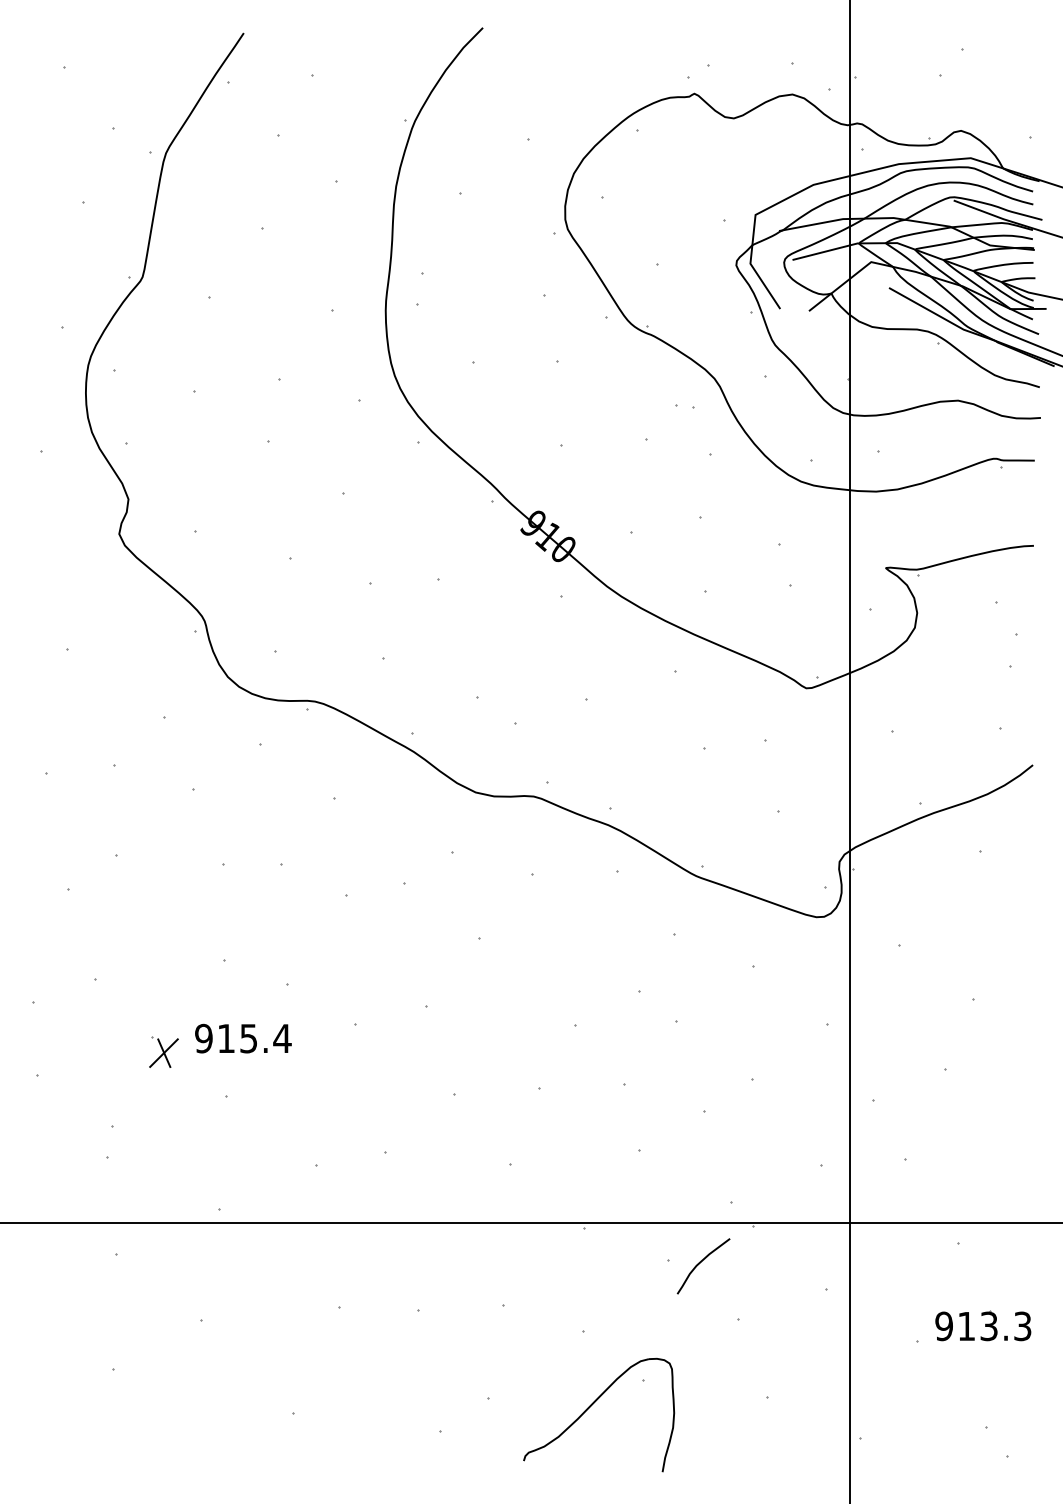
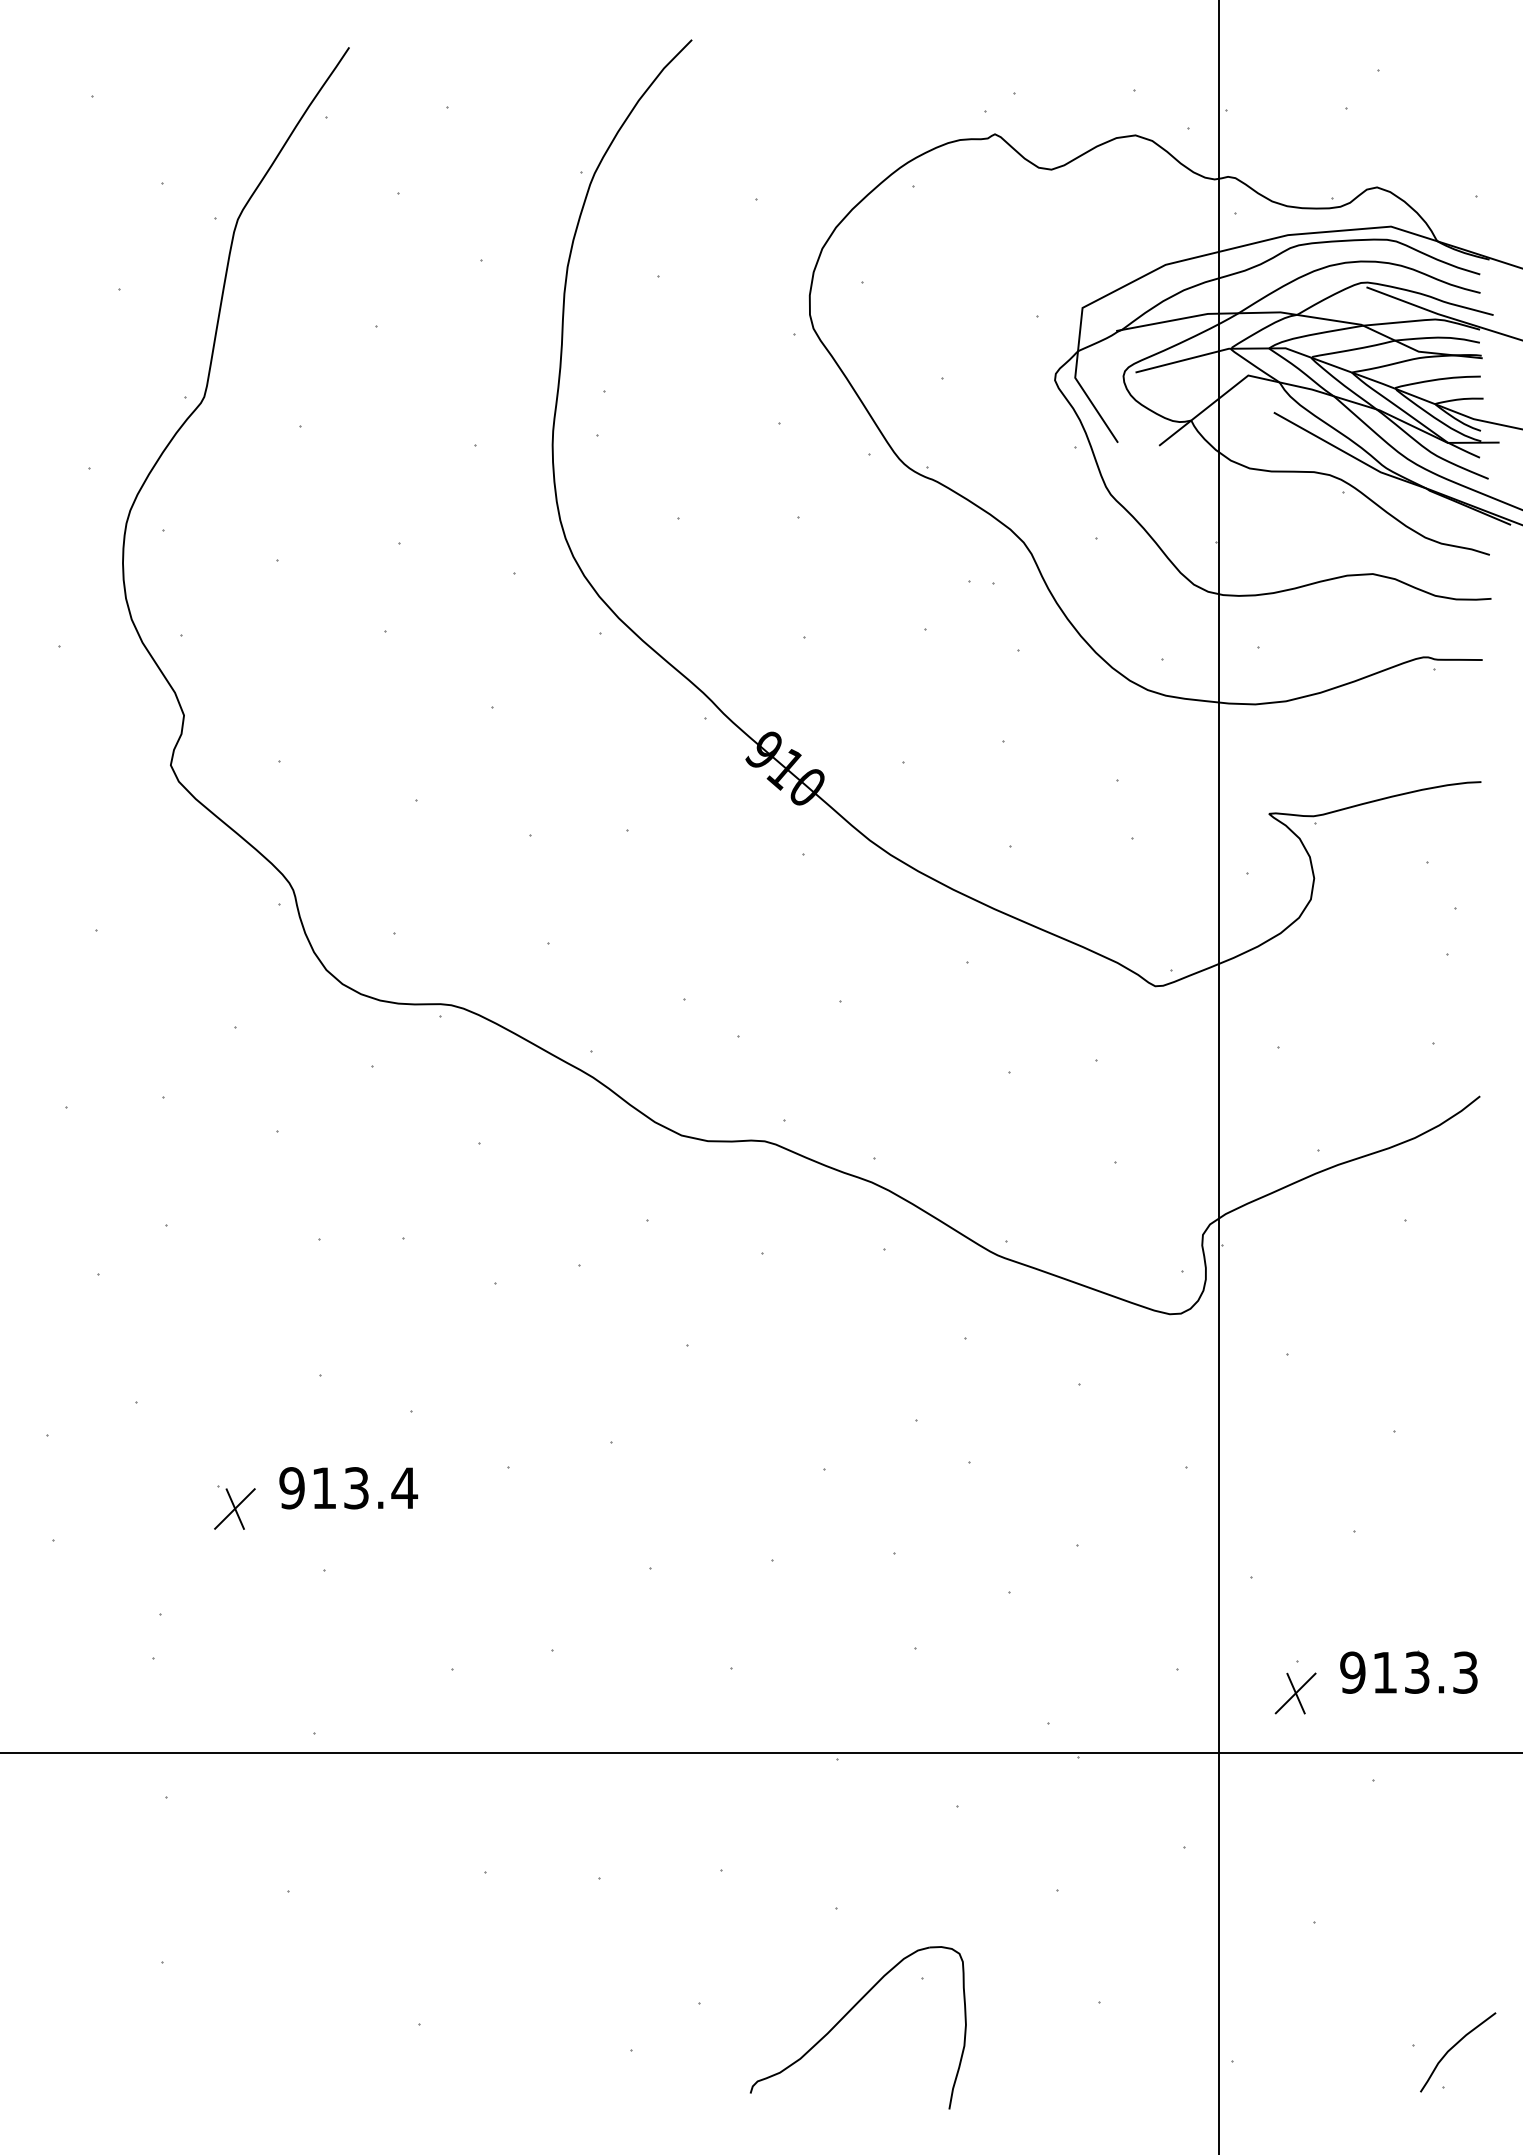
text: (249, 1037) -> (357, 1486), 915.4 -> 913.4
part: (904, 1181) -> (1295, 1692), added
curve: (700, 1263) -> (1453, 2048), moved
part: (983, 1325) -> (1409, 1671), moved

